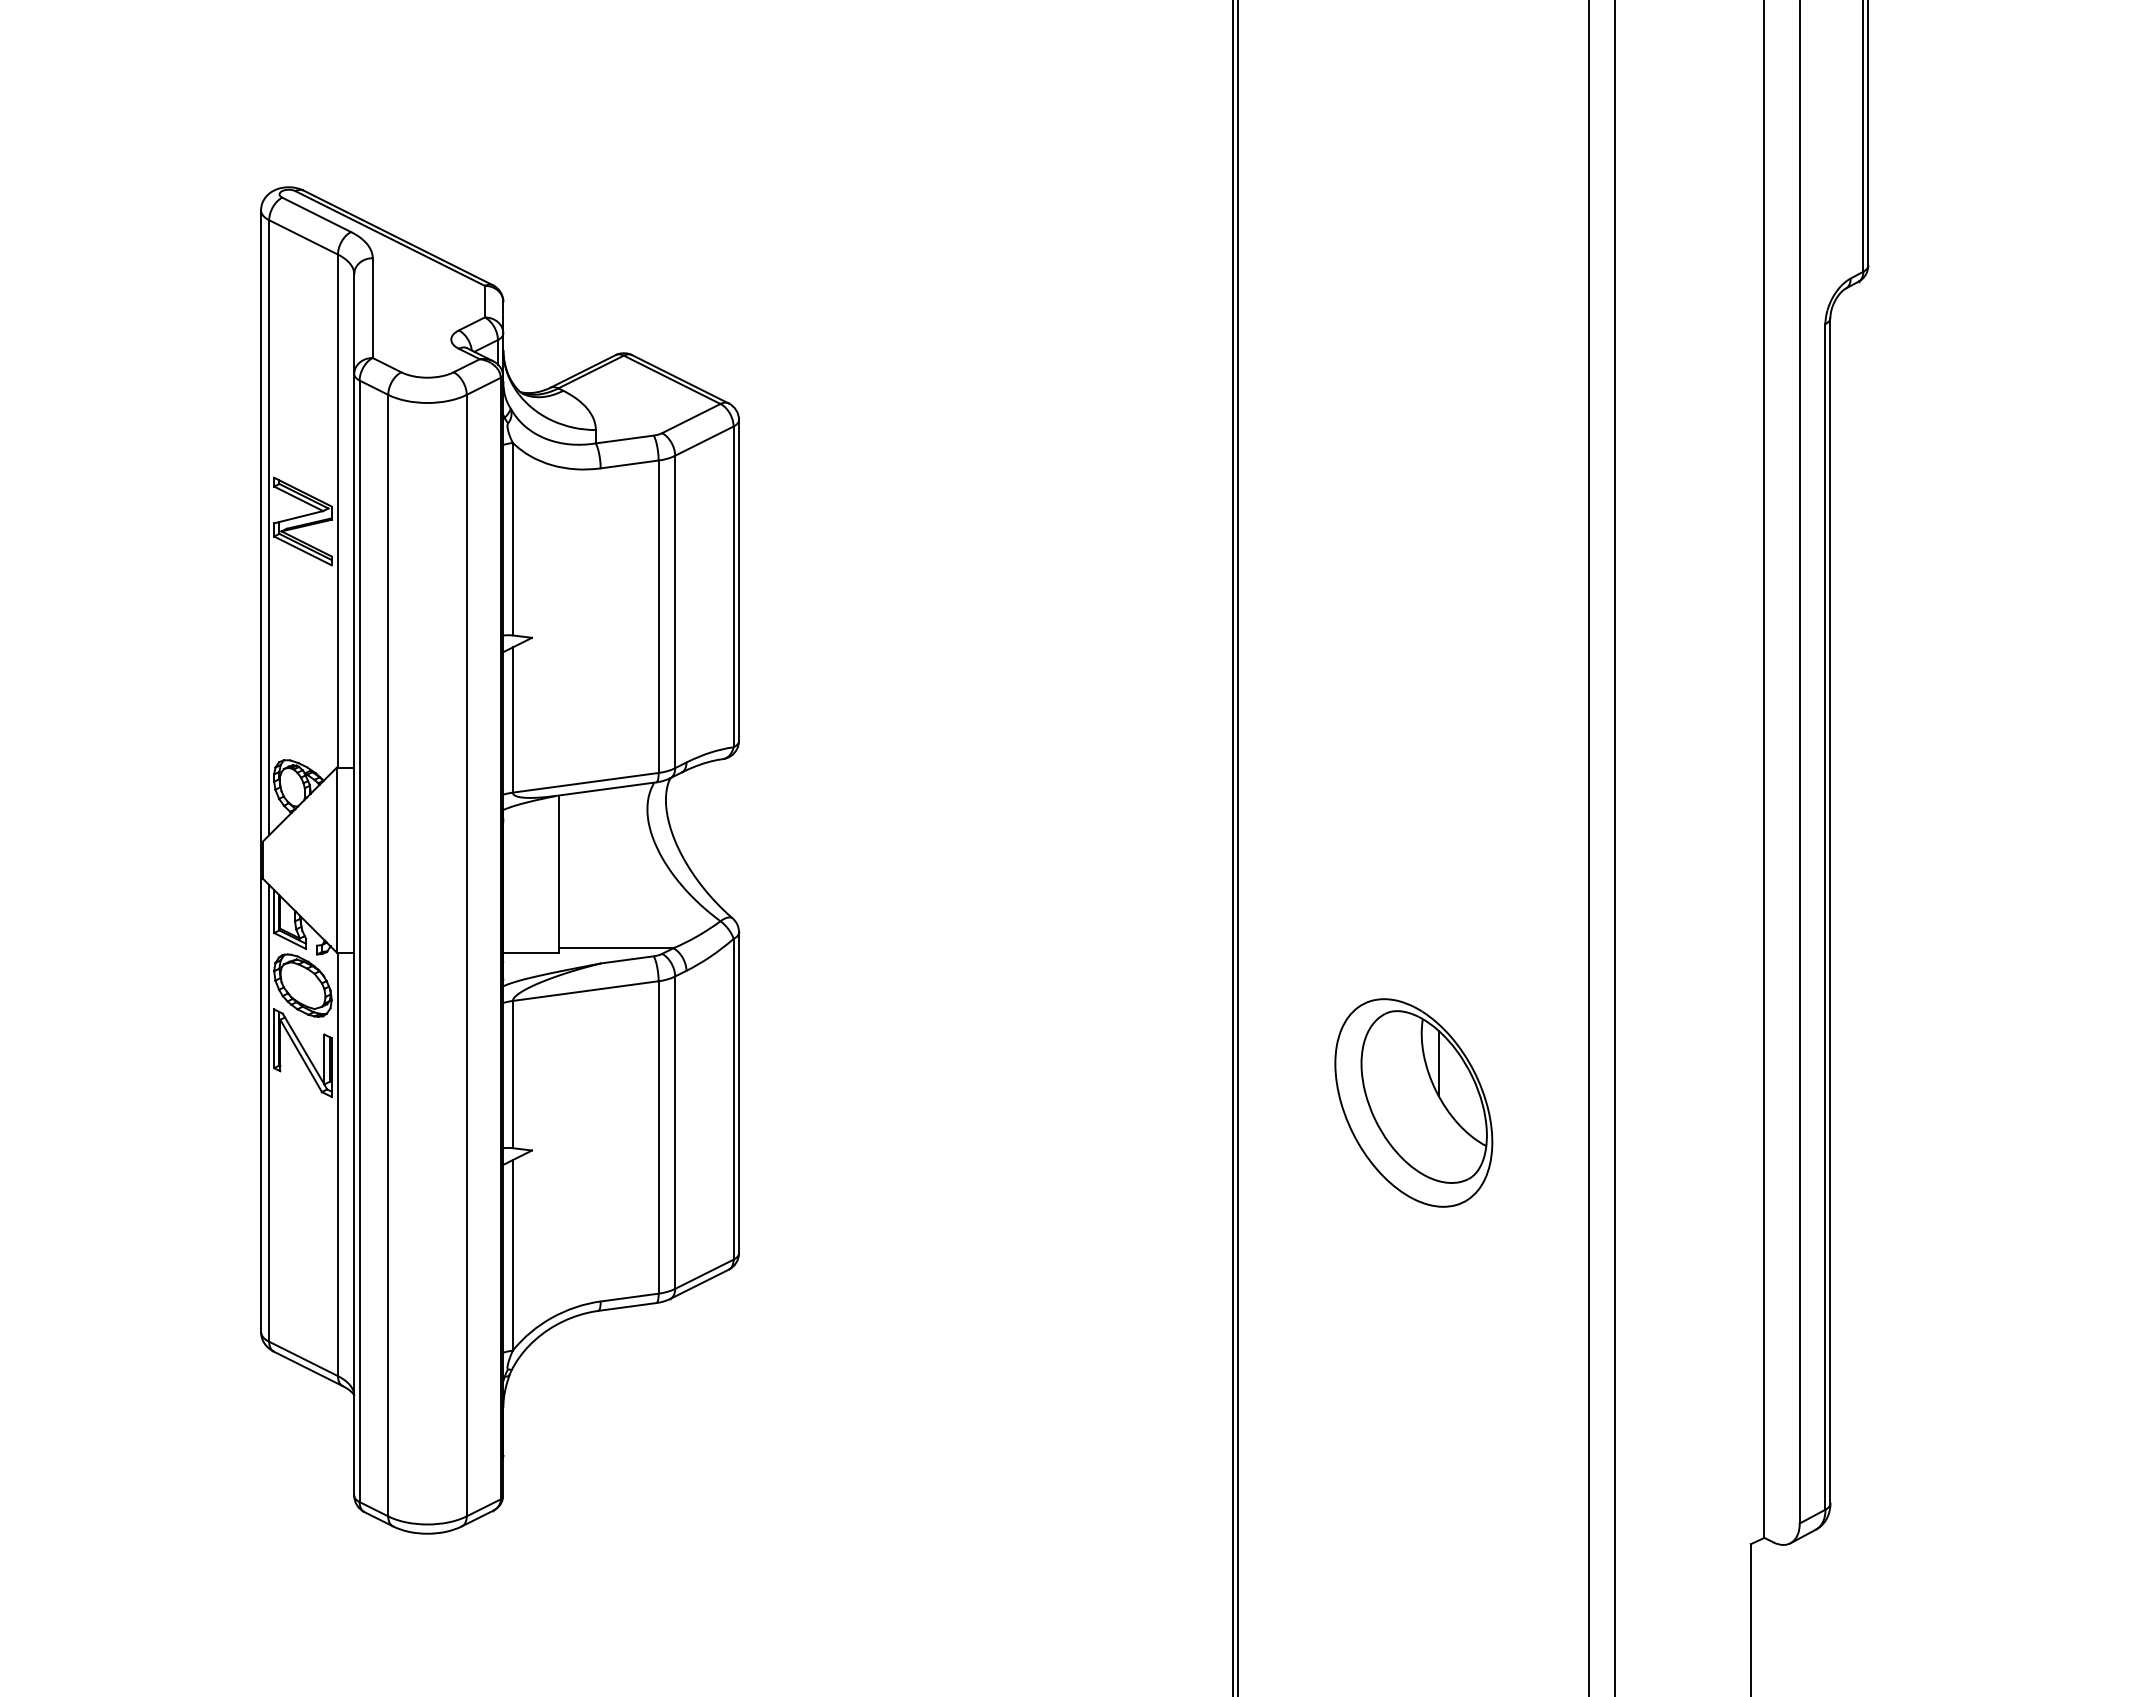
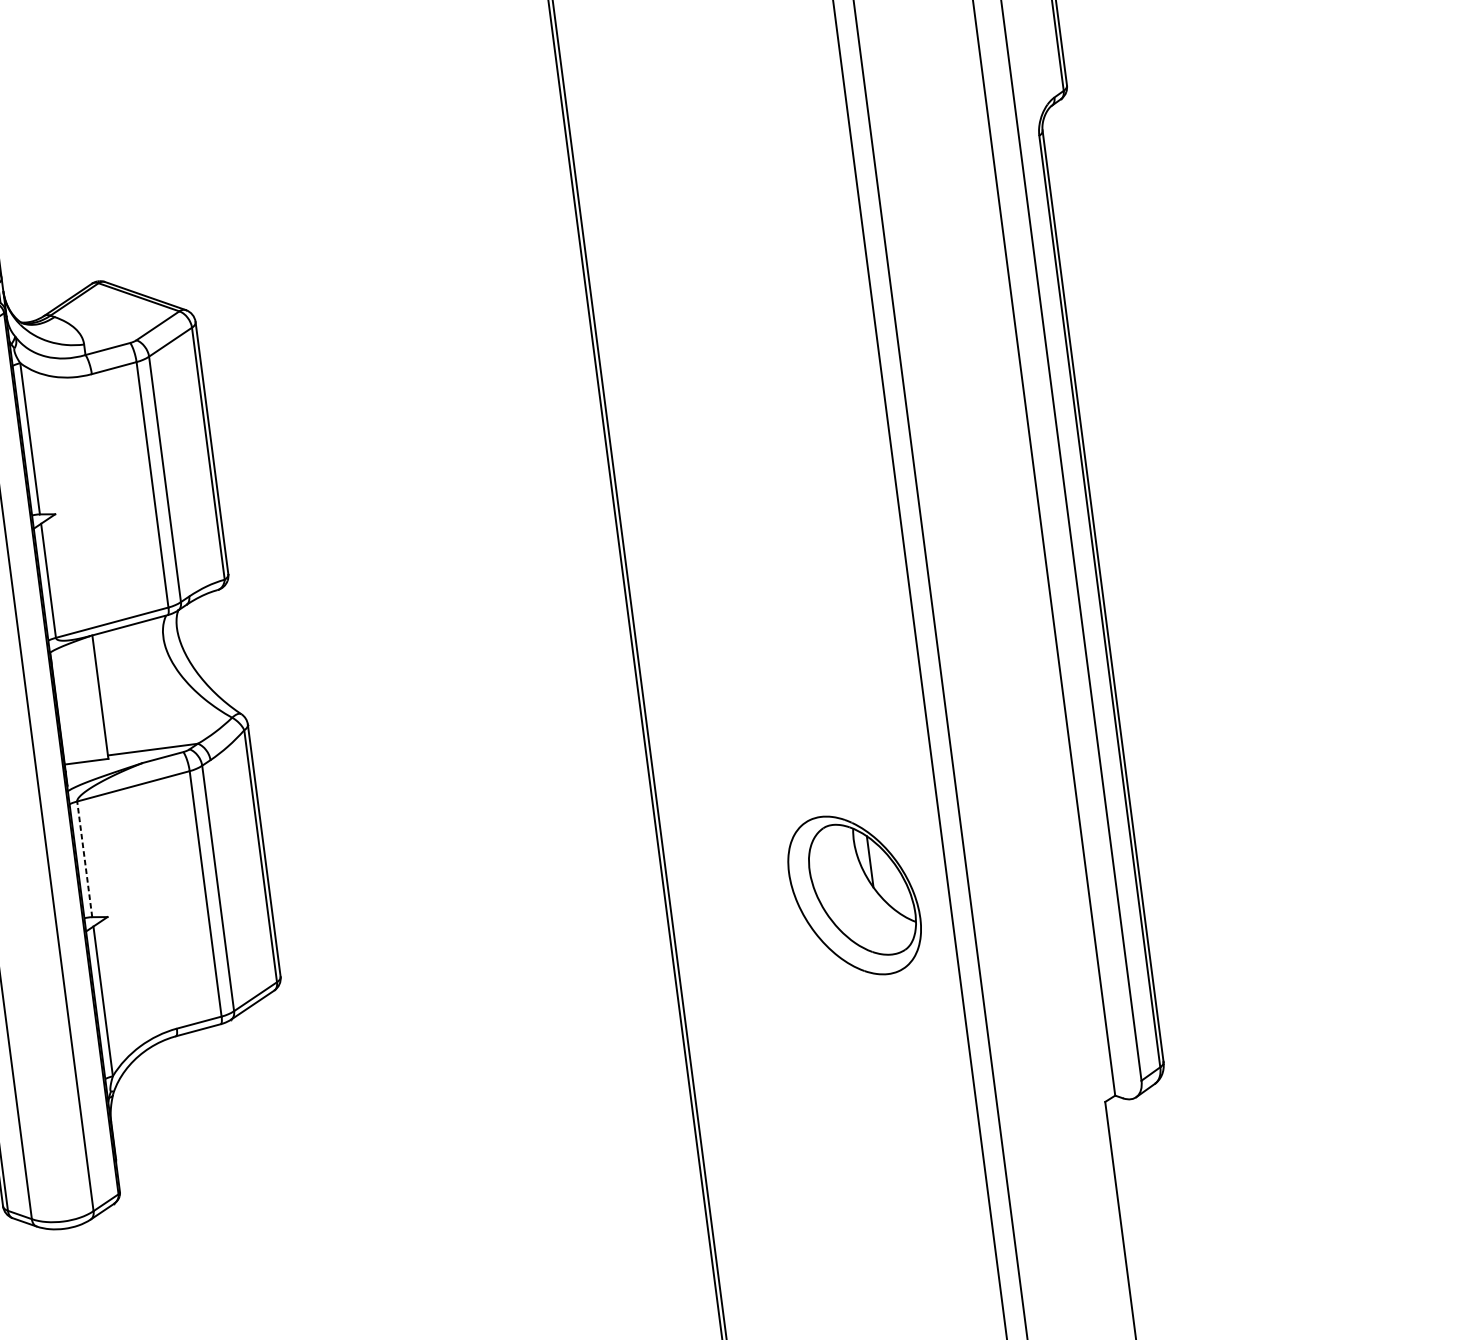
line: (512, 1074) -> (84, 859), solid -> dashed
part: (1413, 1102) -> (854, 895), moved

